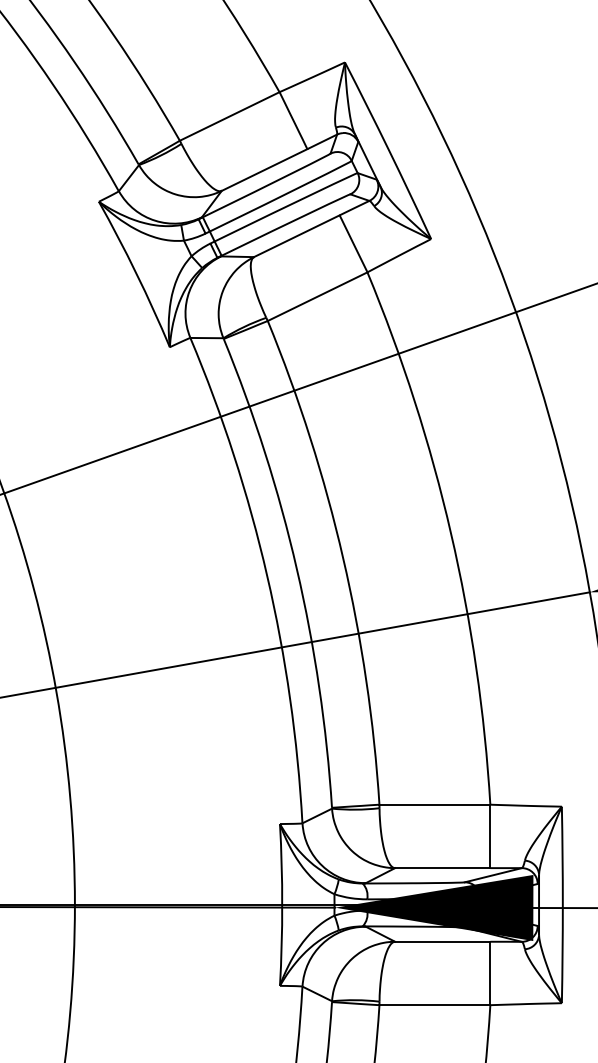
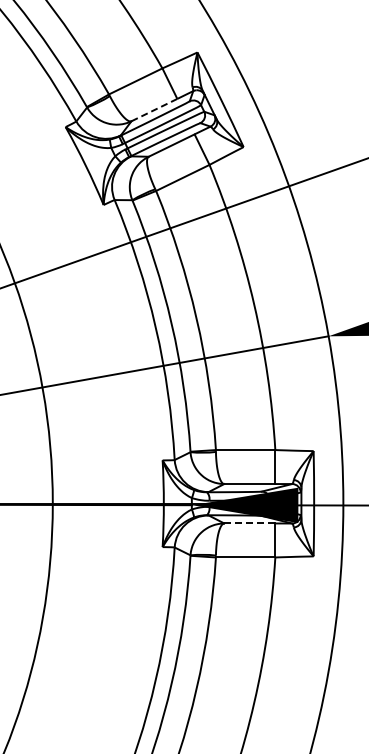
line: (264, 170) -> (154, 110), solid -> dashed
line: (442, 941) -> (249, 523), solid -> dashed

